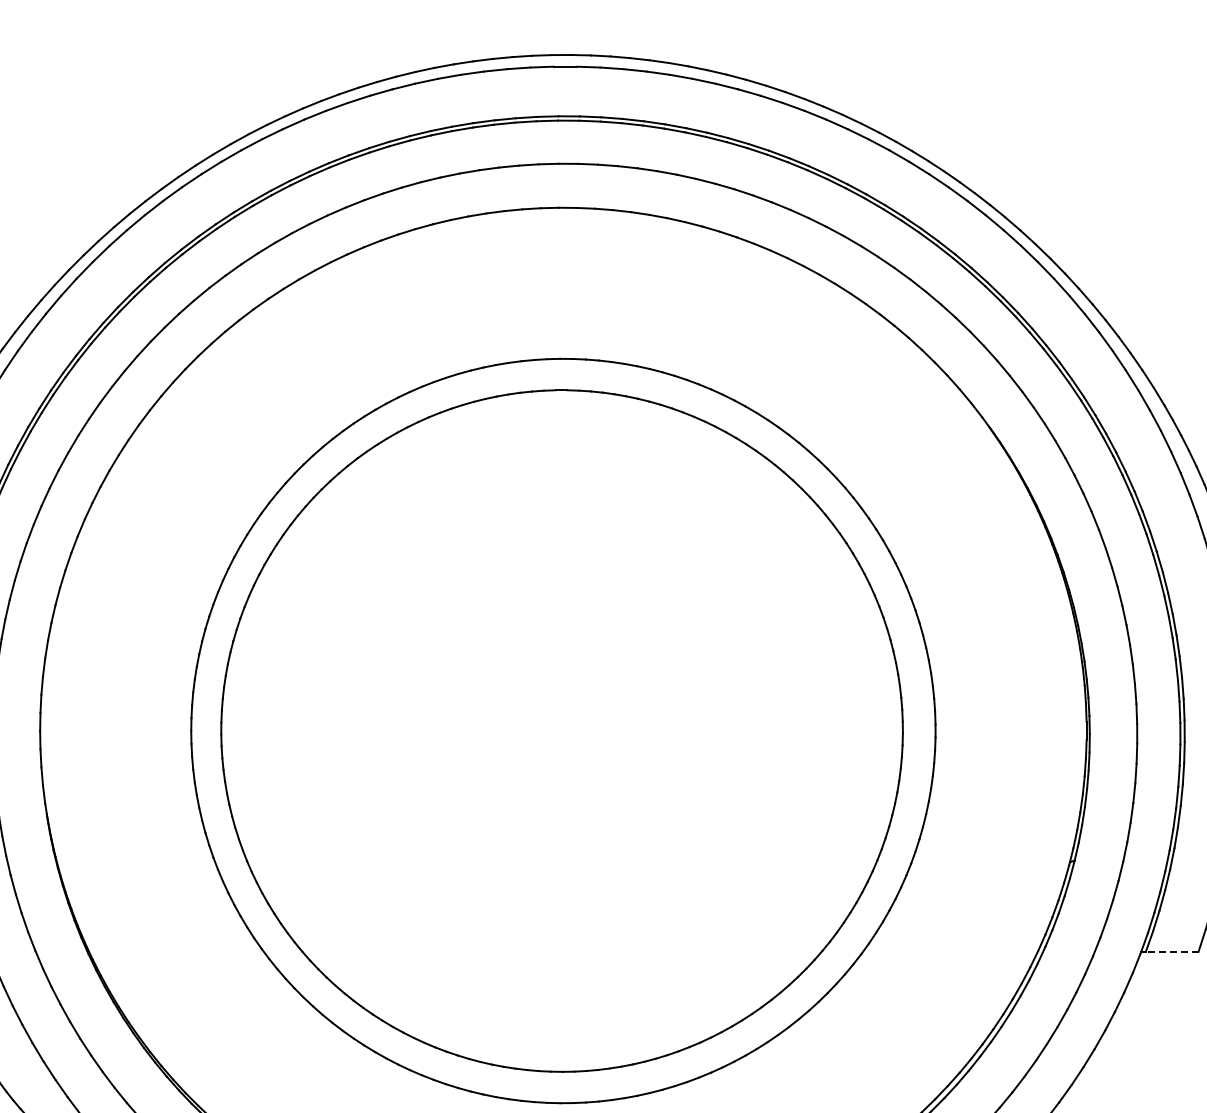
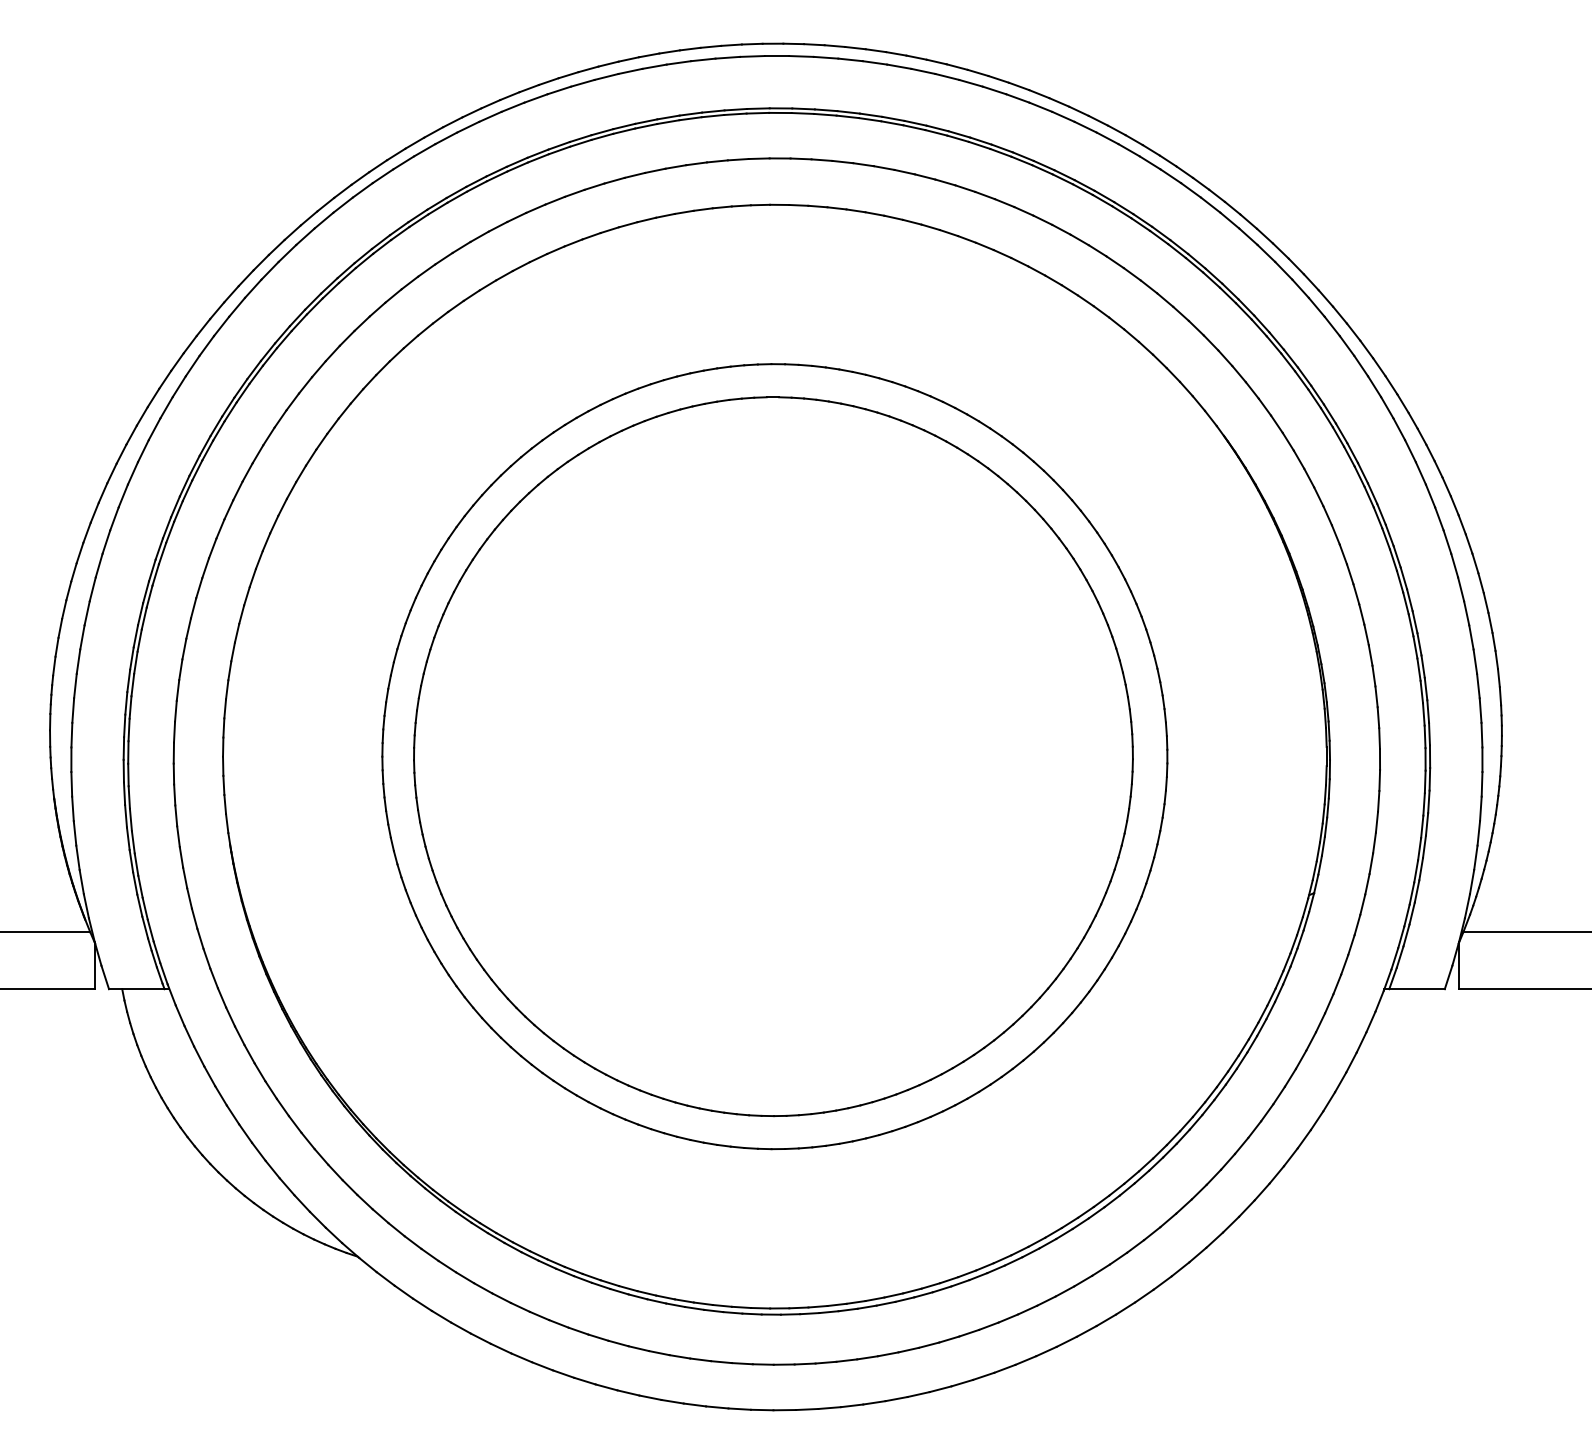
line: (1172, 951) -> (1417, 989), dashed -> solid

